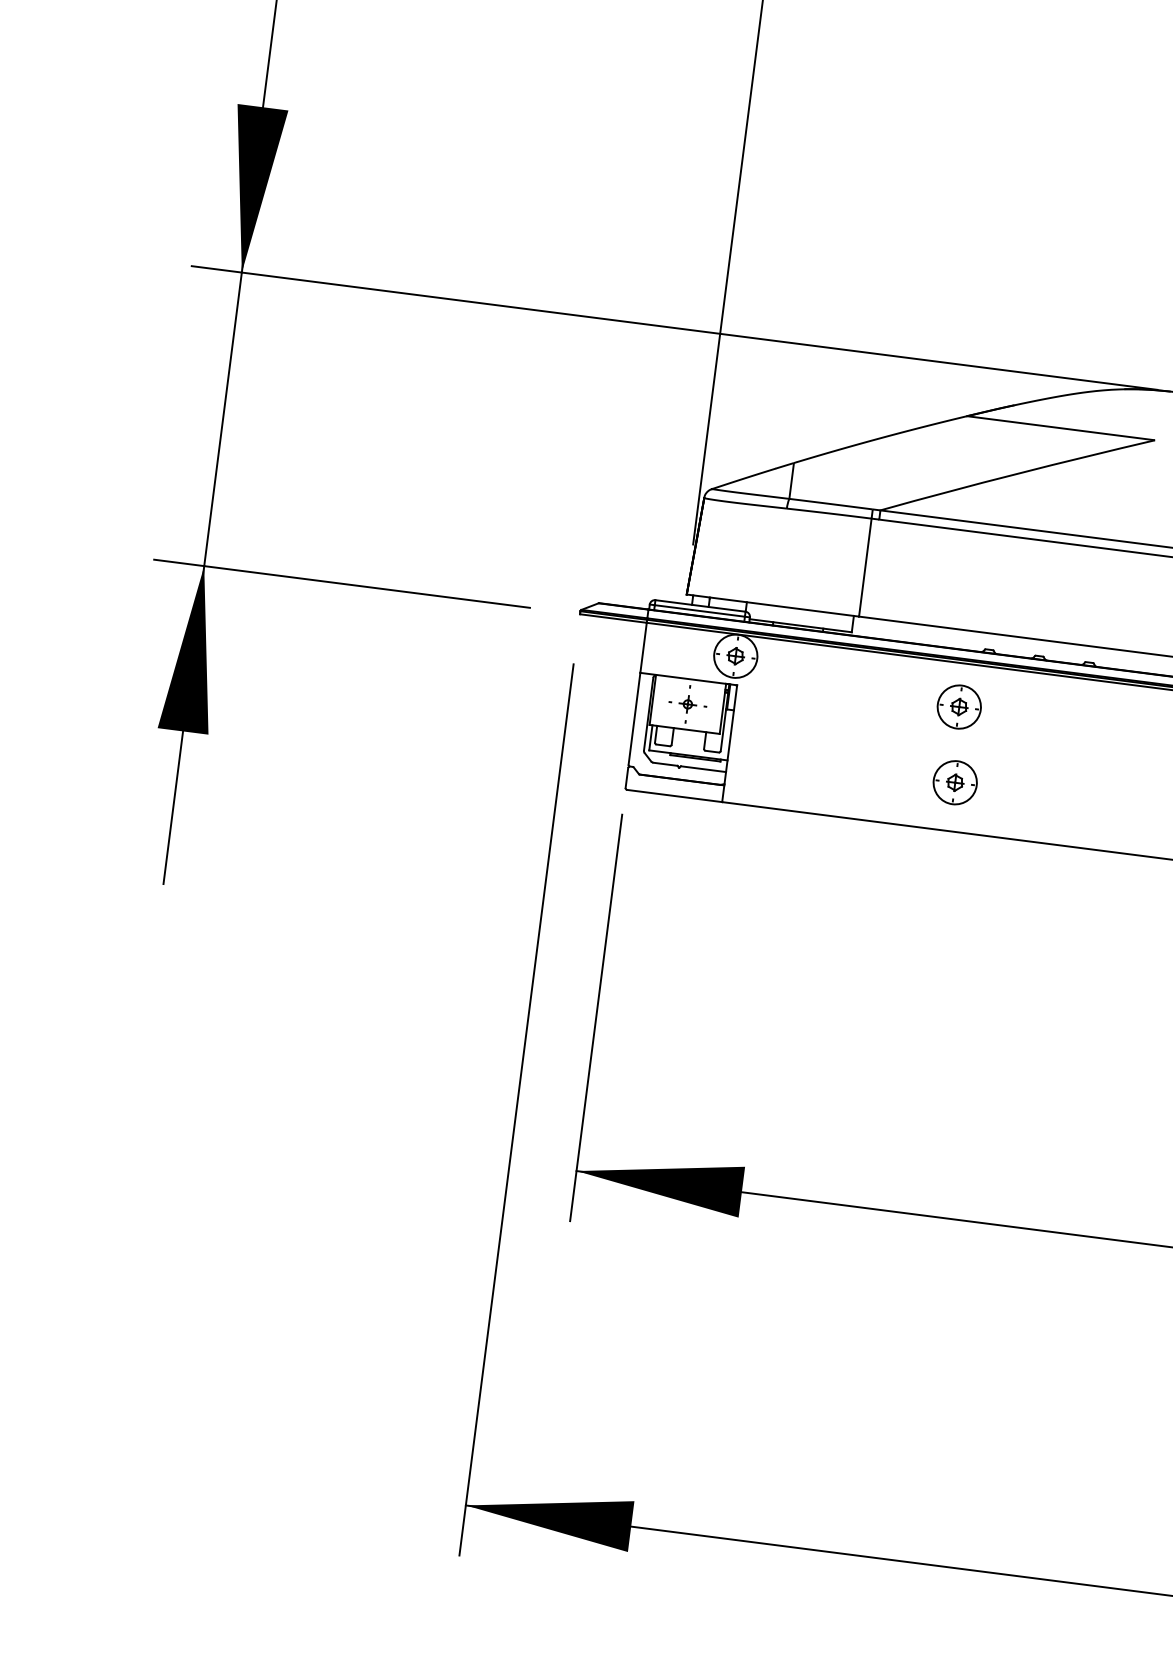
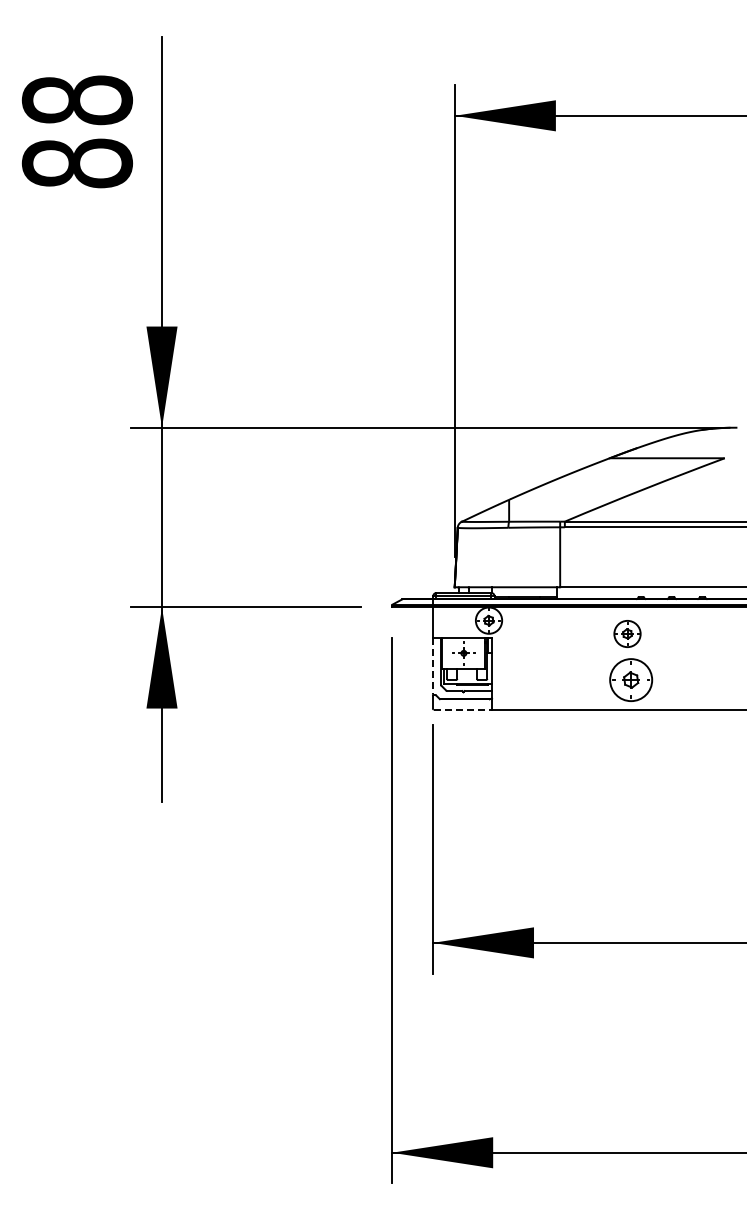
line: (633, 719) -> (432, 666), solid -> dashed
part: (954, 782) -> (630, 679), size x1.6
line: (675, 796) -> (463, 709), solid -> dashed

